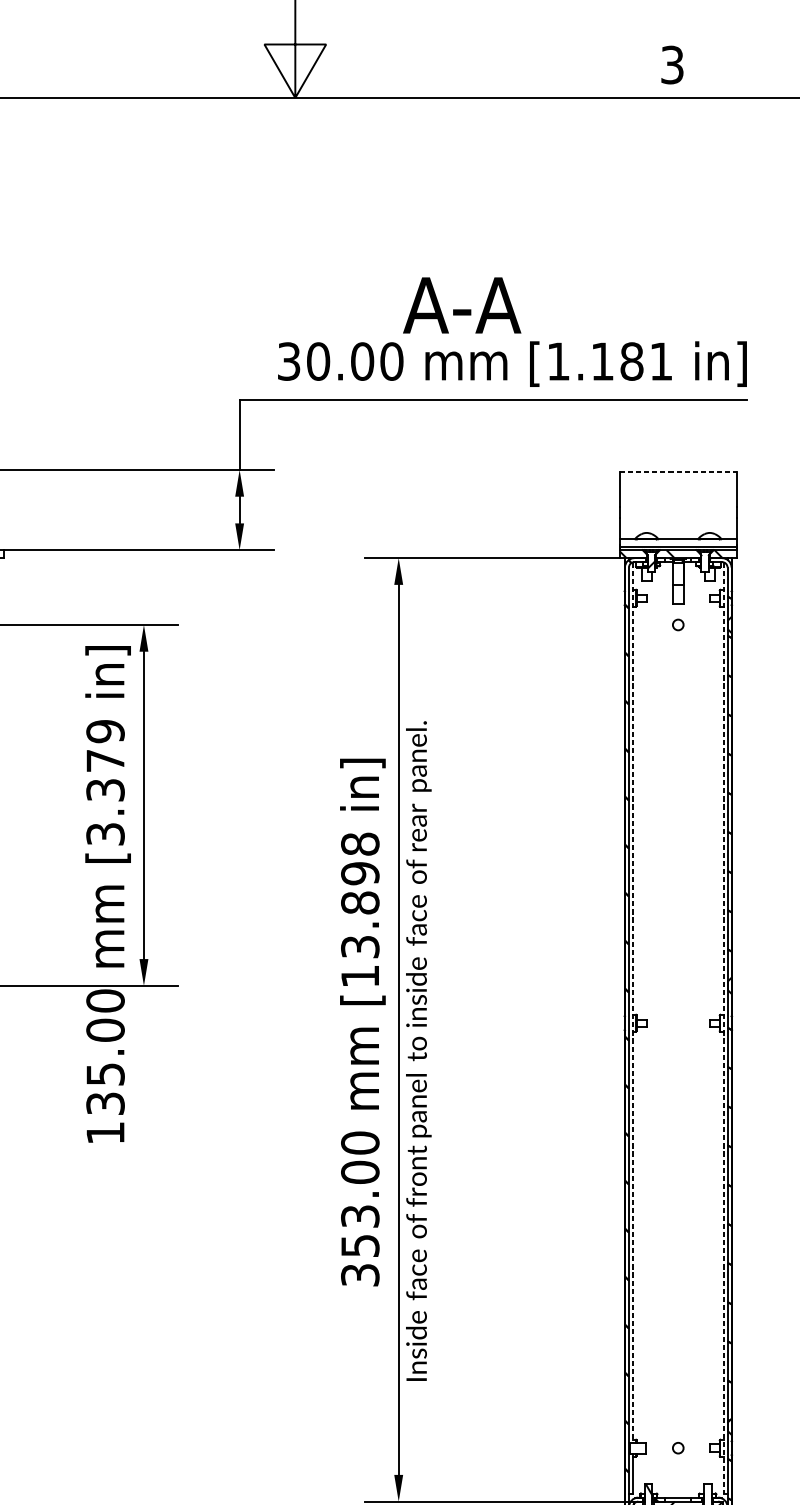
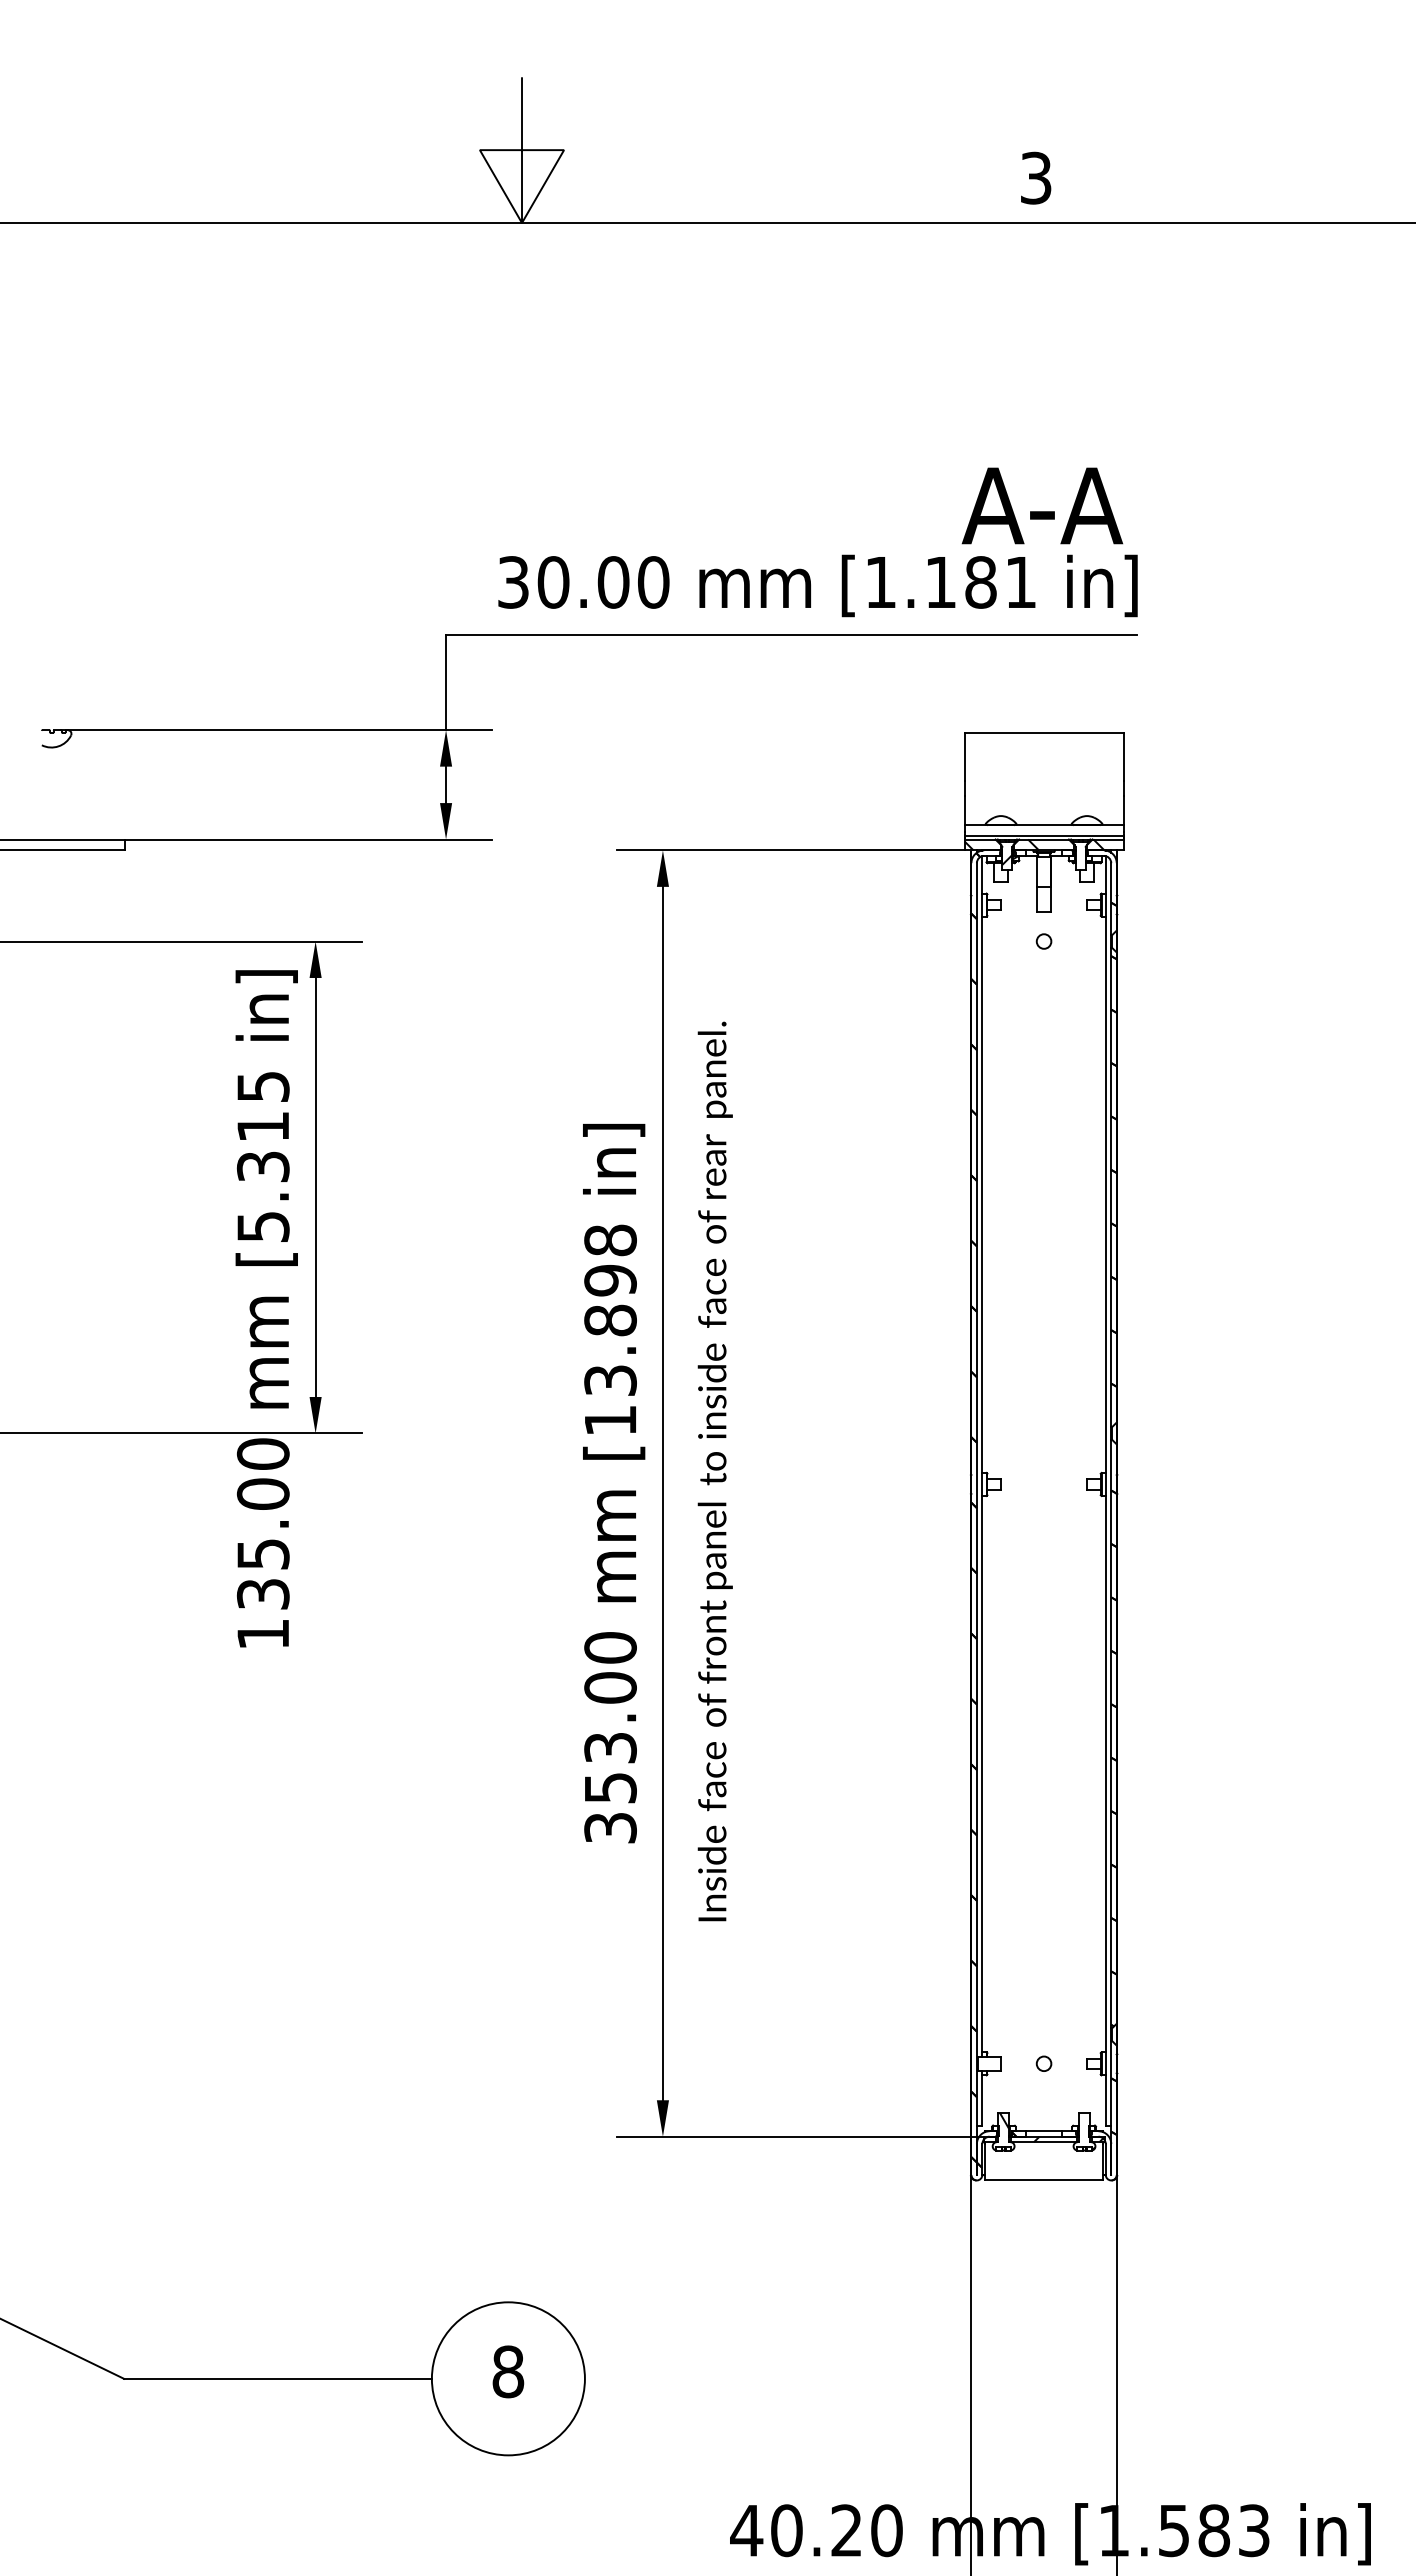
text: (462, 305) -> (1042, 505), moved
line: (678, 471) -> (1044, 732), dashed -> solid
text: (104, 782) -> (262, 1156), [3.379 -> [5.315
line: (632, 1002) -> (981, 1456), dashed -> solid
line: (724, 1028) -> (1106, 1491), dashed -> solid
text: (418, 1051) -> (714, 1471), moved

